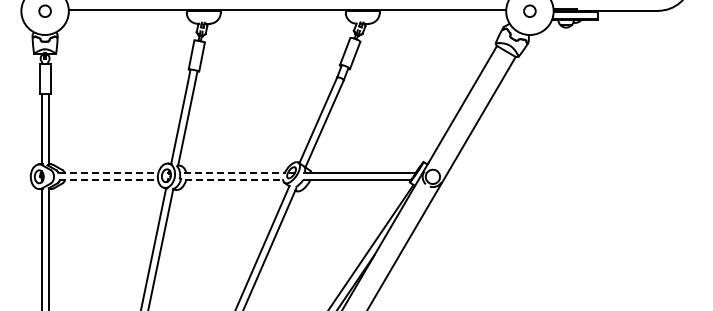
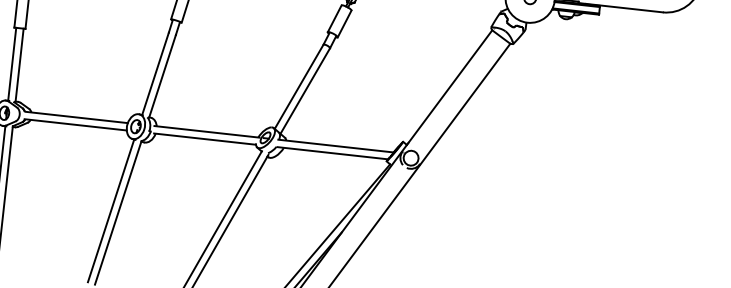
line: (108, 173) -> (76, 117), dashed -> solid
line: (234, 173) -> (206, 132), dashed -> solid
line: (109, 180) -> (76, 125), dashed -> solid
line: (234, 180) -> (205, 139), dashed -> solid

